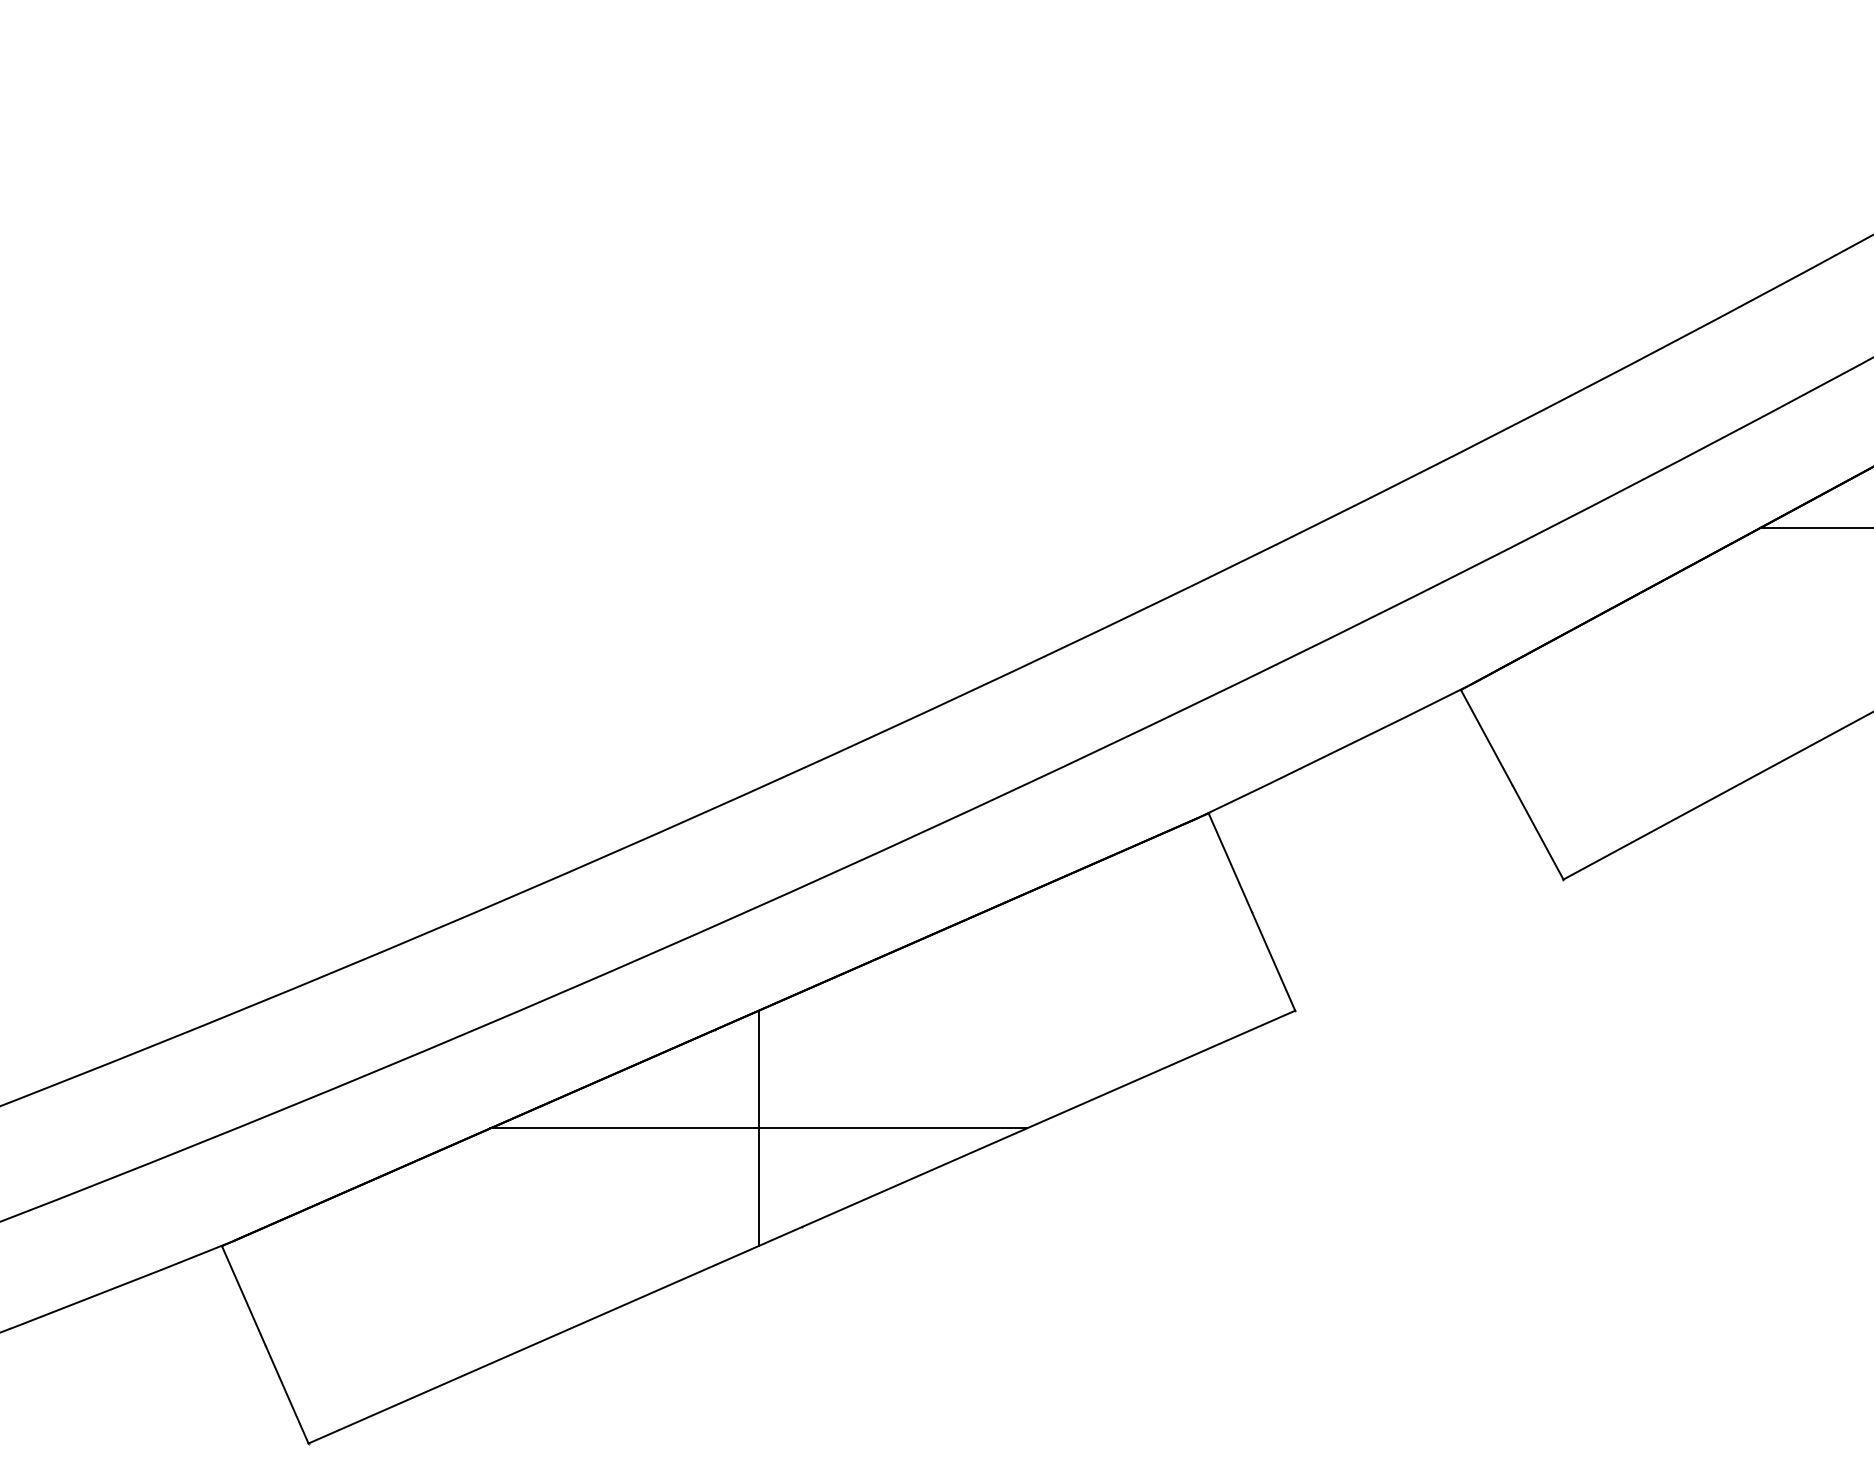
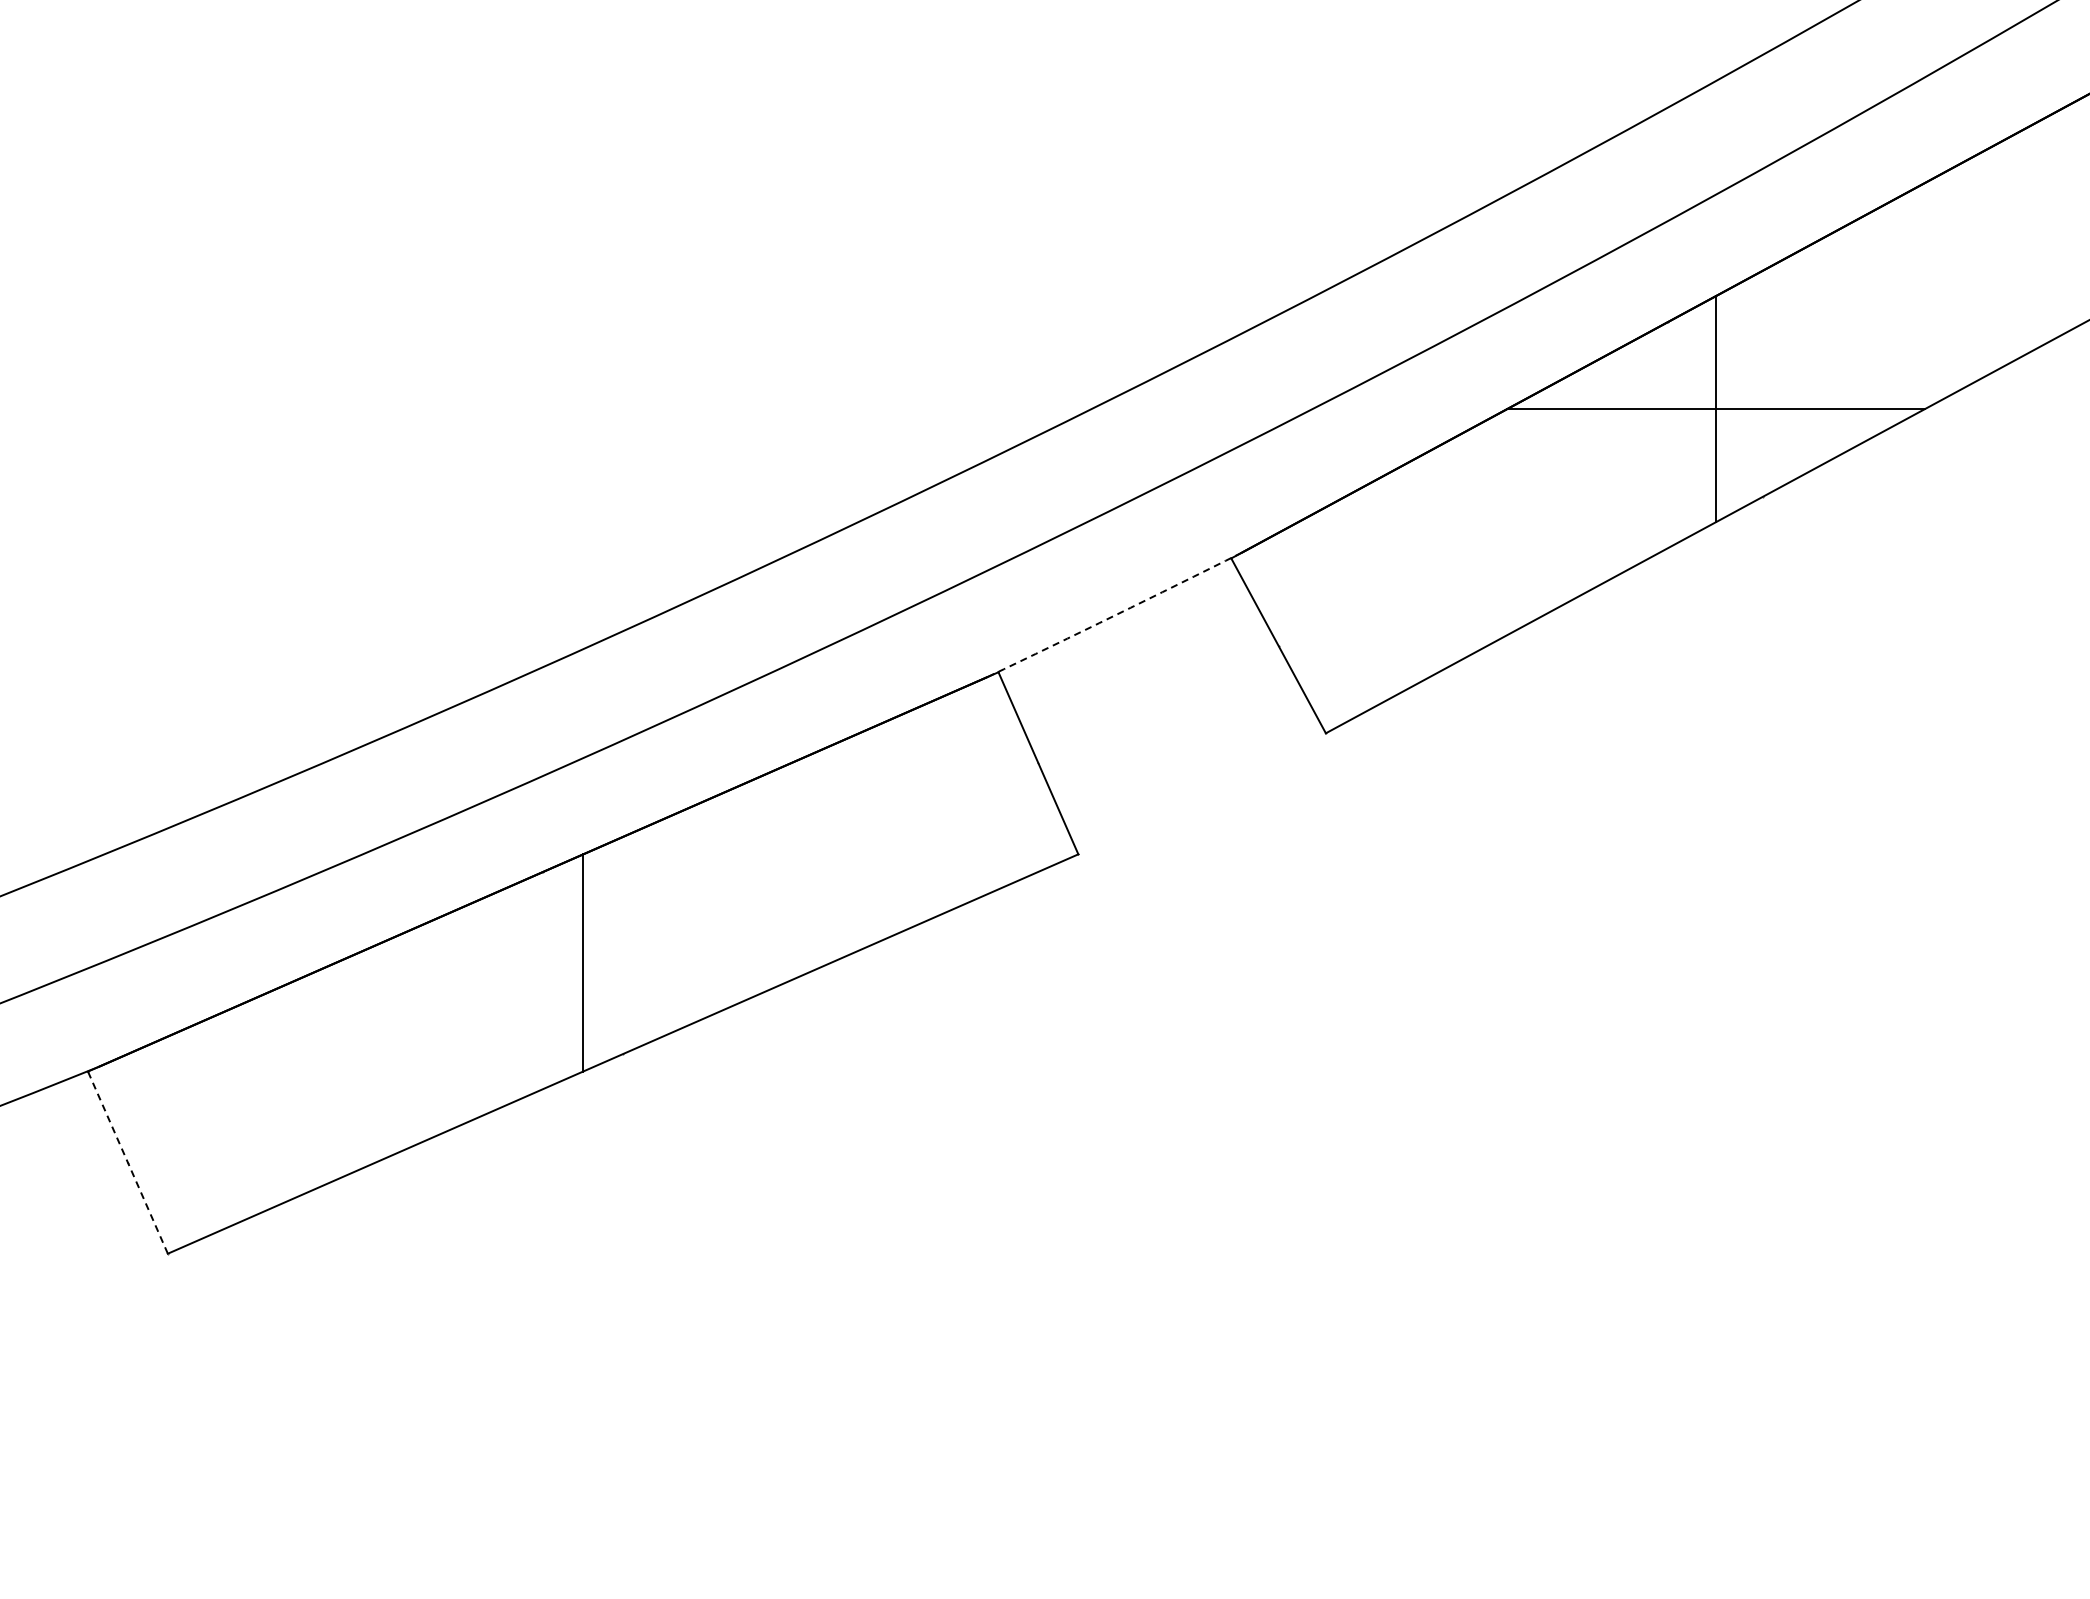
arc: (1334, 751) -> (1114, 615), solid -> dashed
line: (757, 1127) -> (582, 962), removed
line: (264, 1344) -> (127, 1162), solid -> dashed

